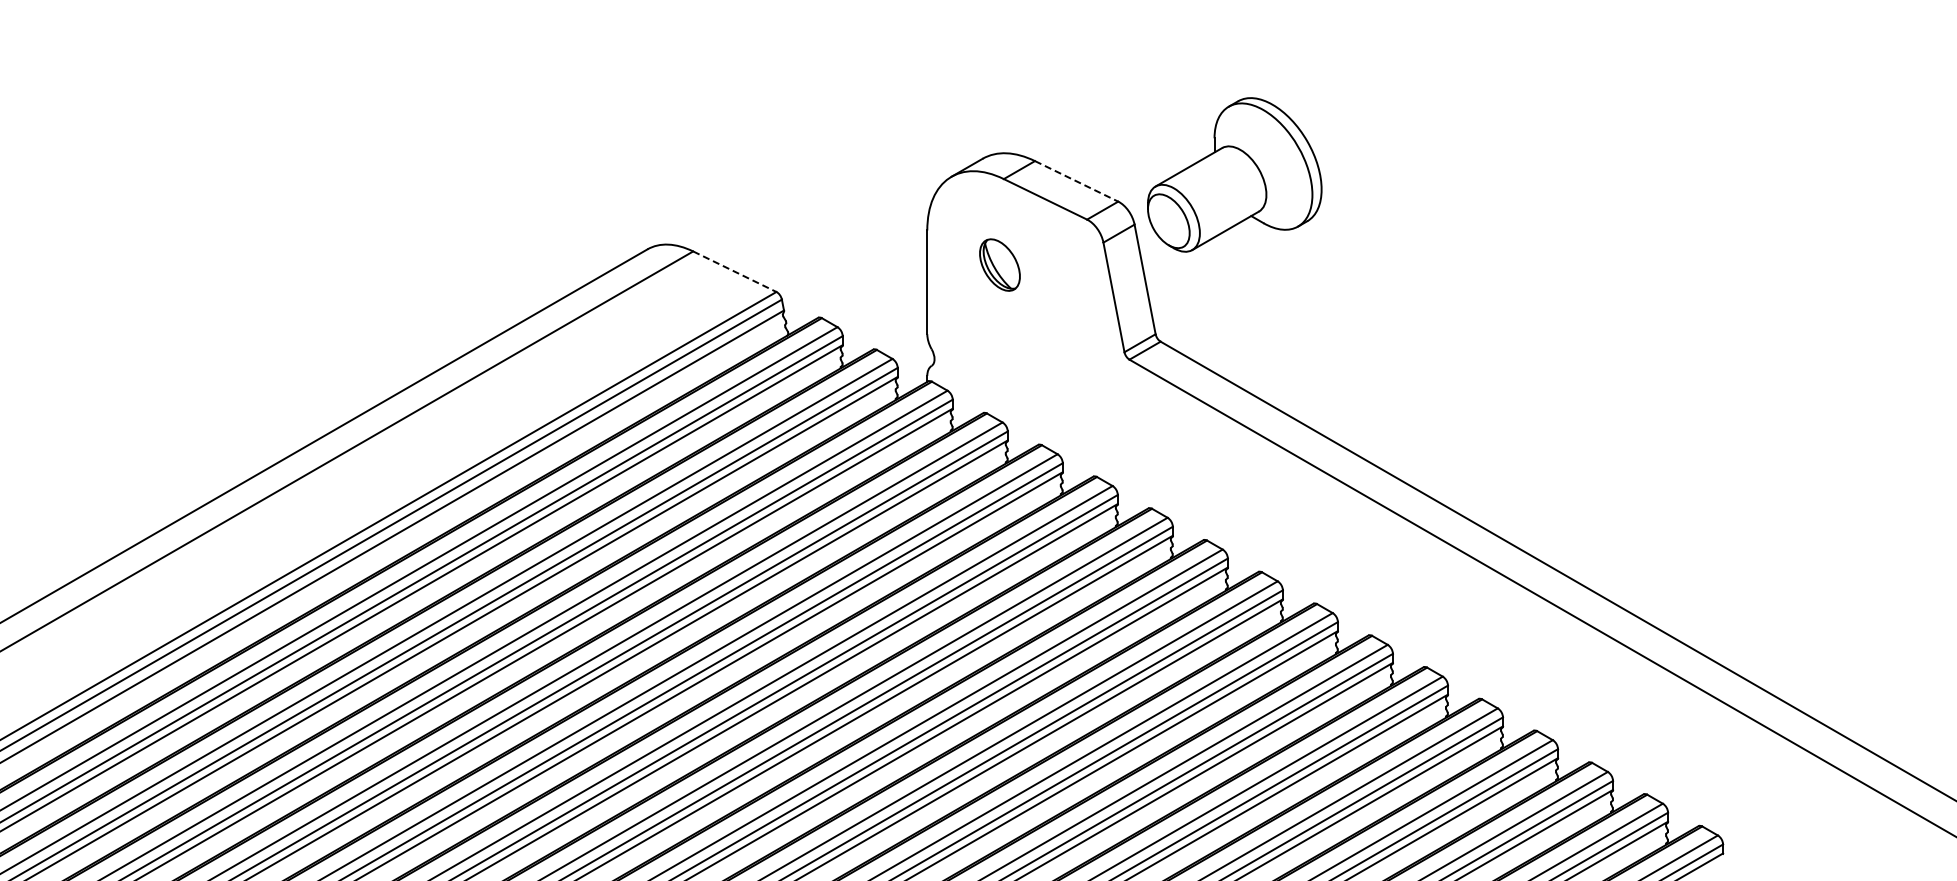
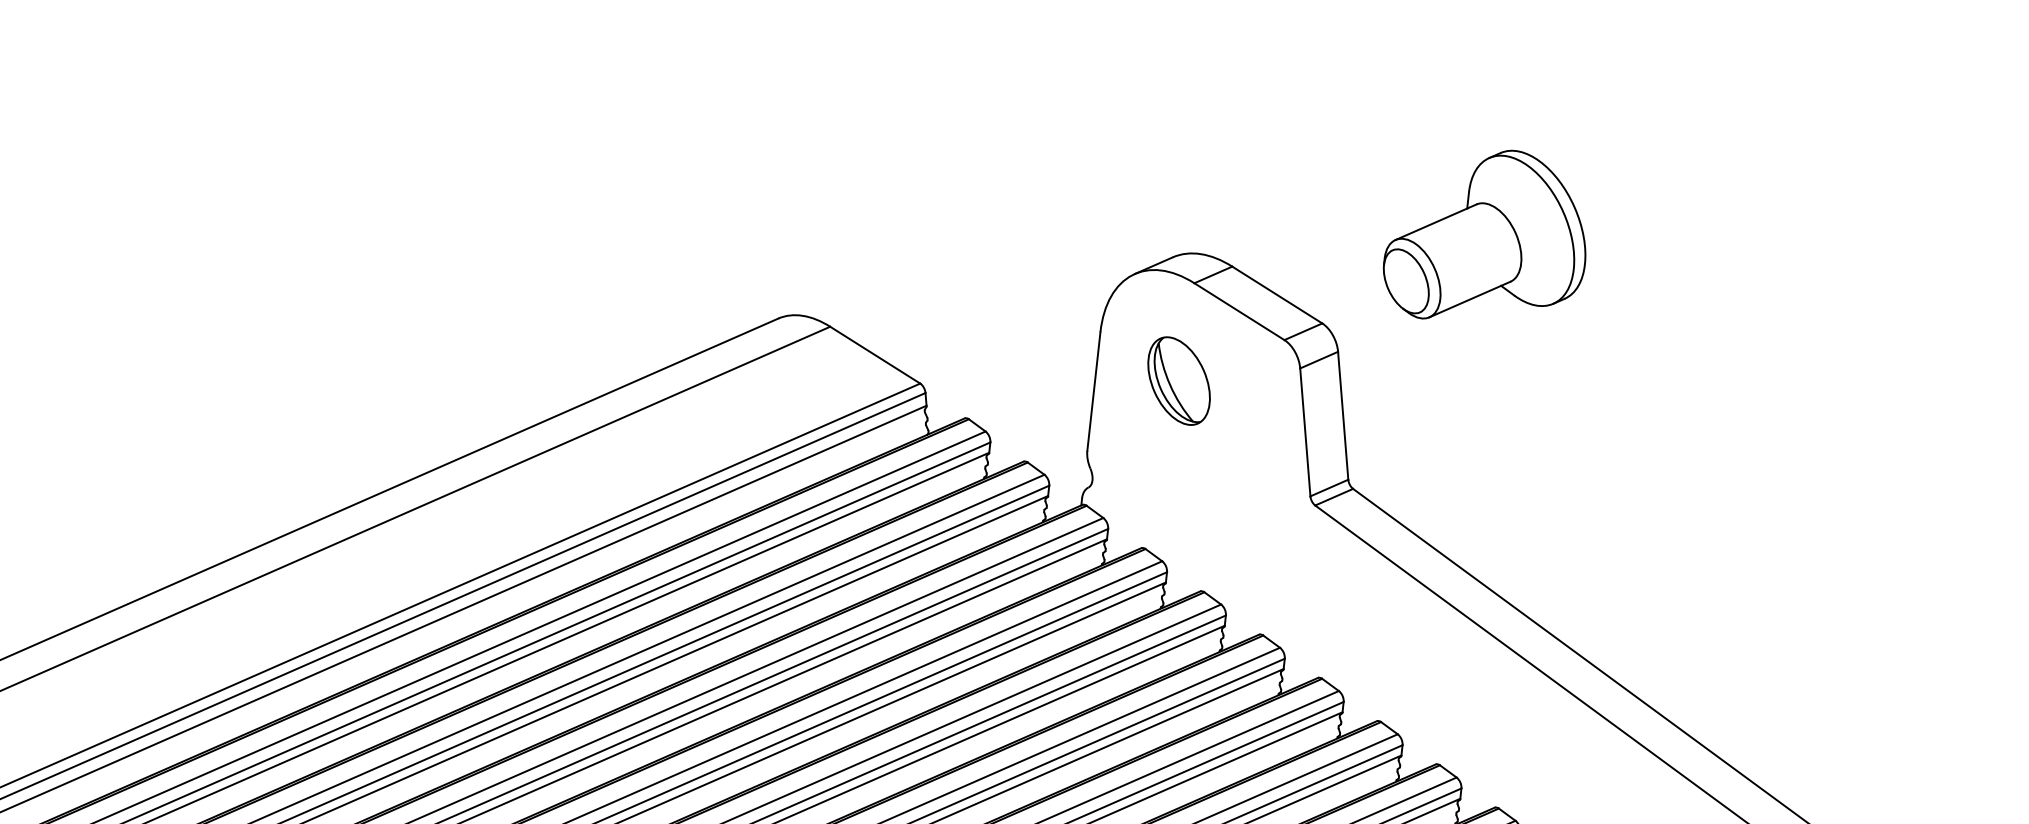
part: (1234, 174) -> (1487, 236), moved
line: (1077, 181) -> (1278, 295), dashed -> solid
part: (999, 264) -> (1178, 380), size x1.43
line: (735, 271) -> (876, 355), dashed -> solid

